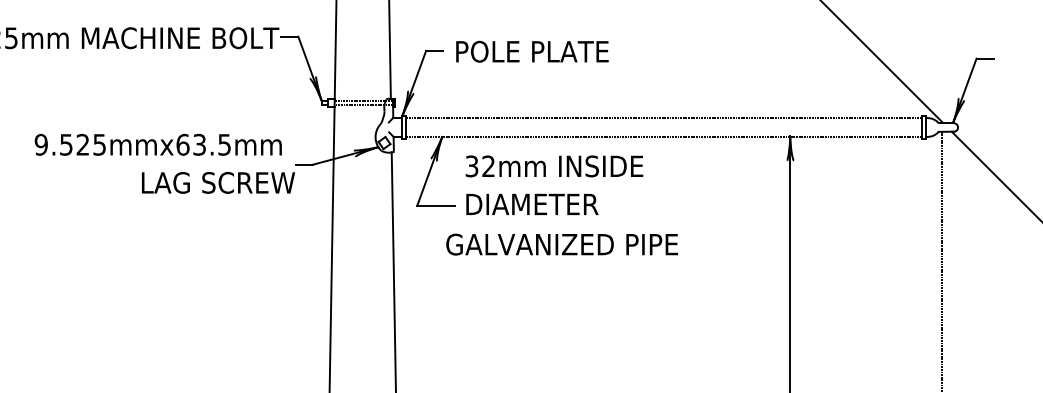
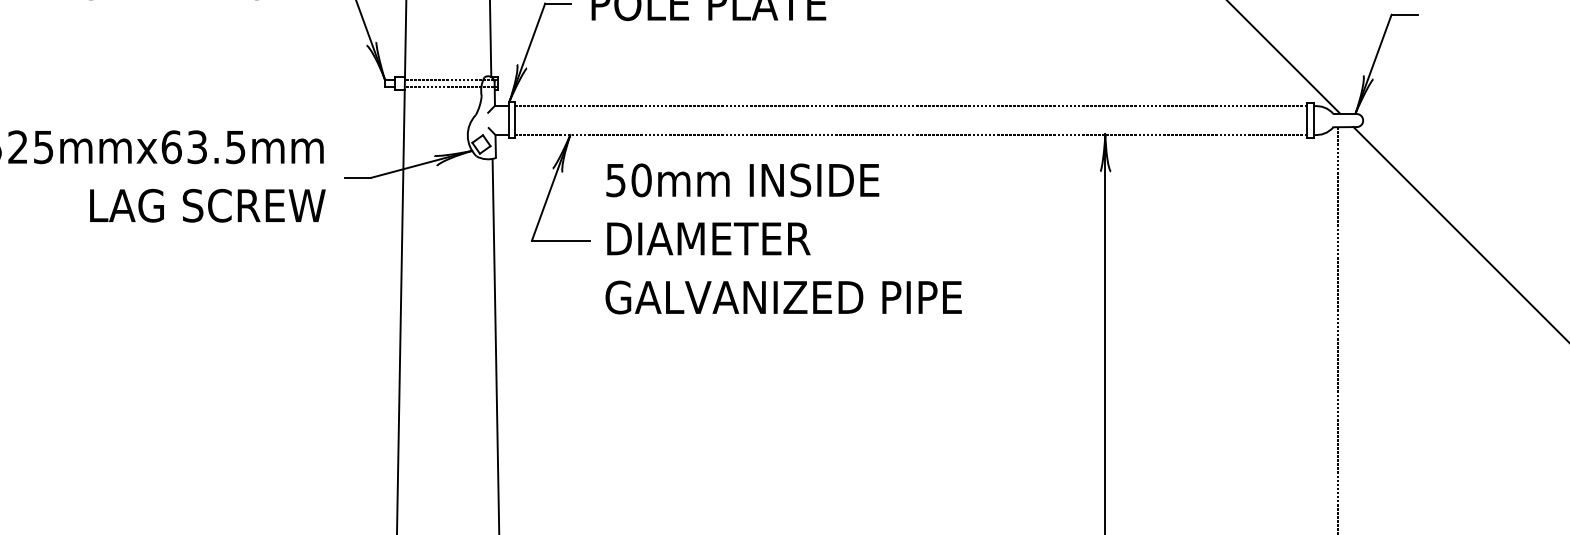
text: (480, 166) -> (629, 180), 32mm -> 50mm
text: (218, 182) -> (207, 205), moved
text: (561, 244) -> (782, 297), moved

